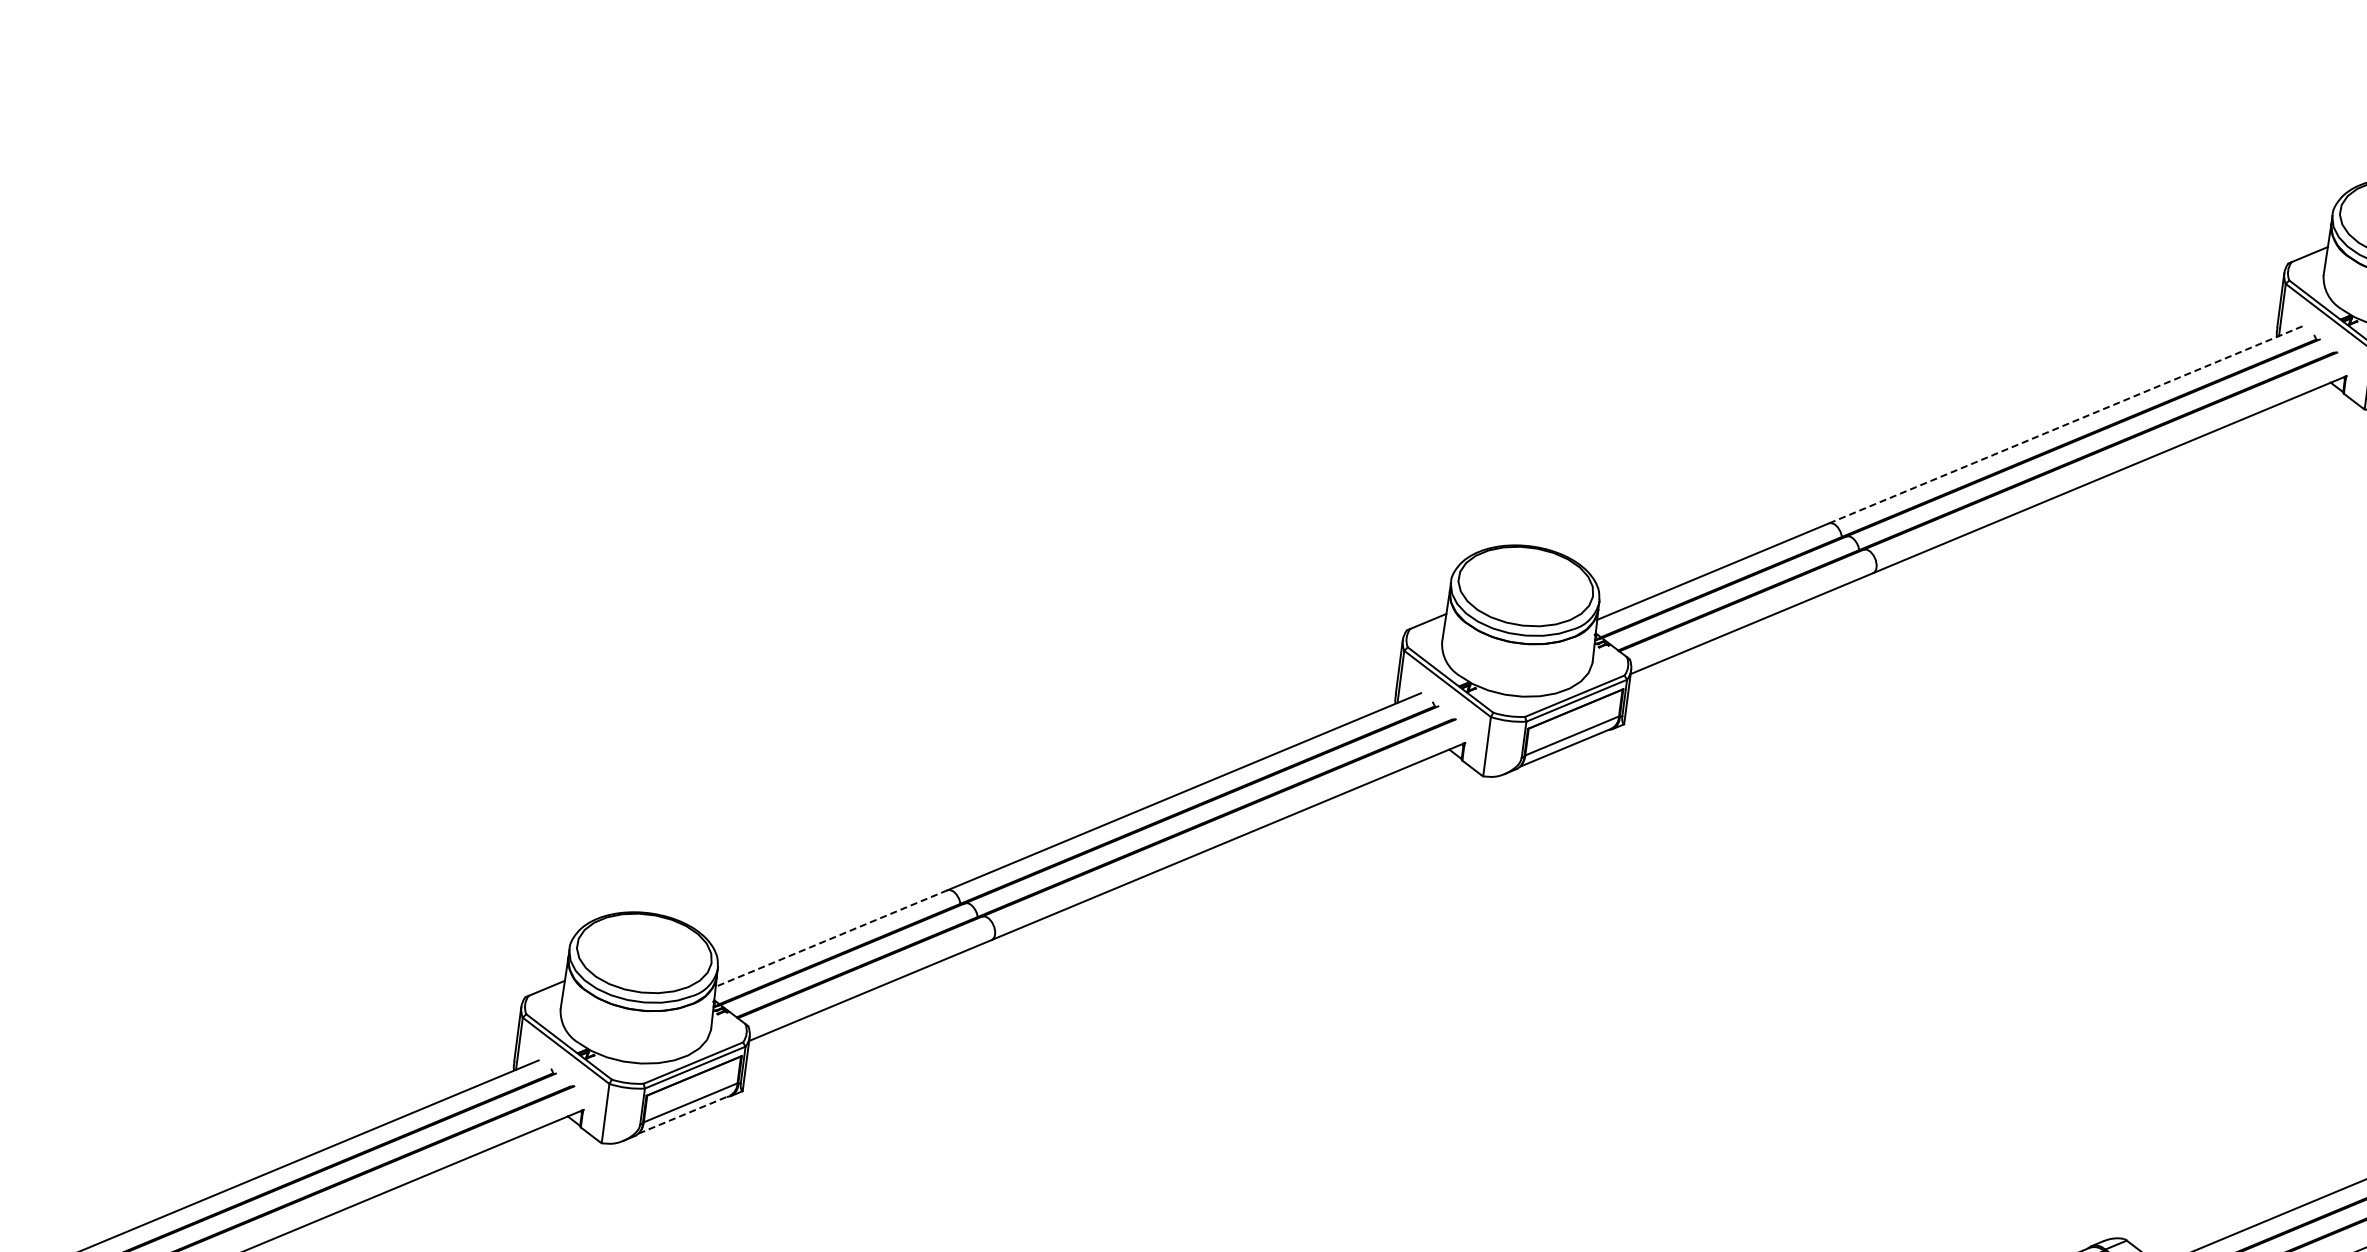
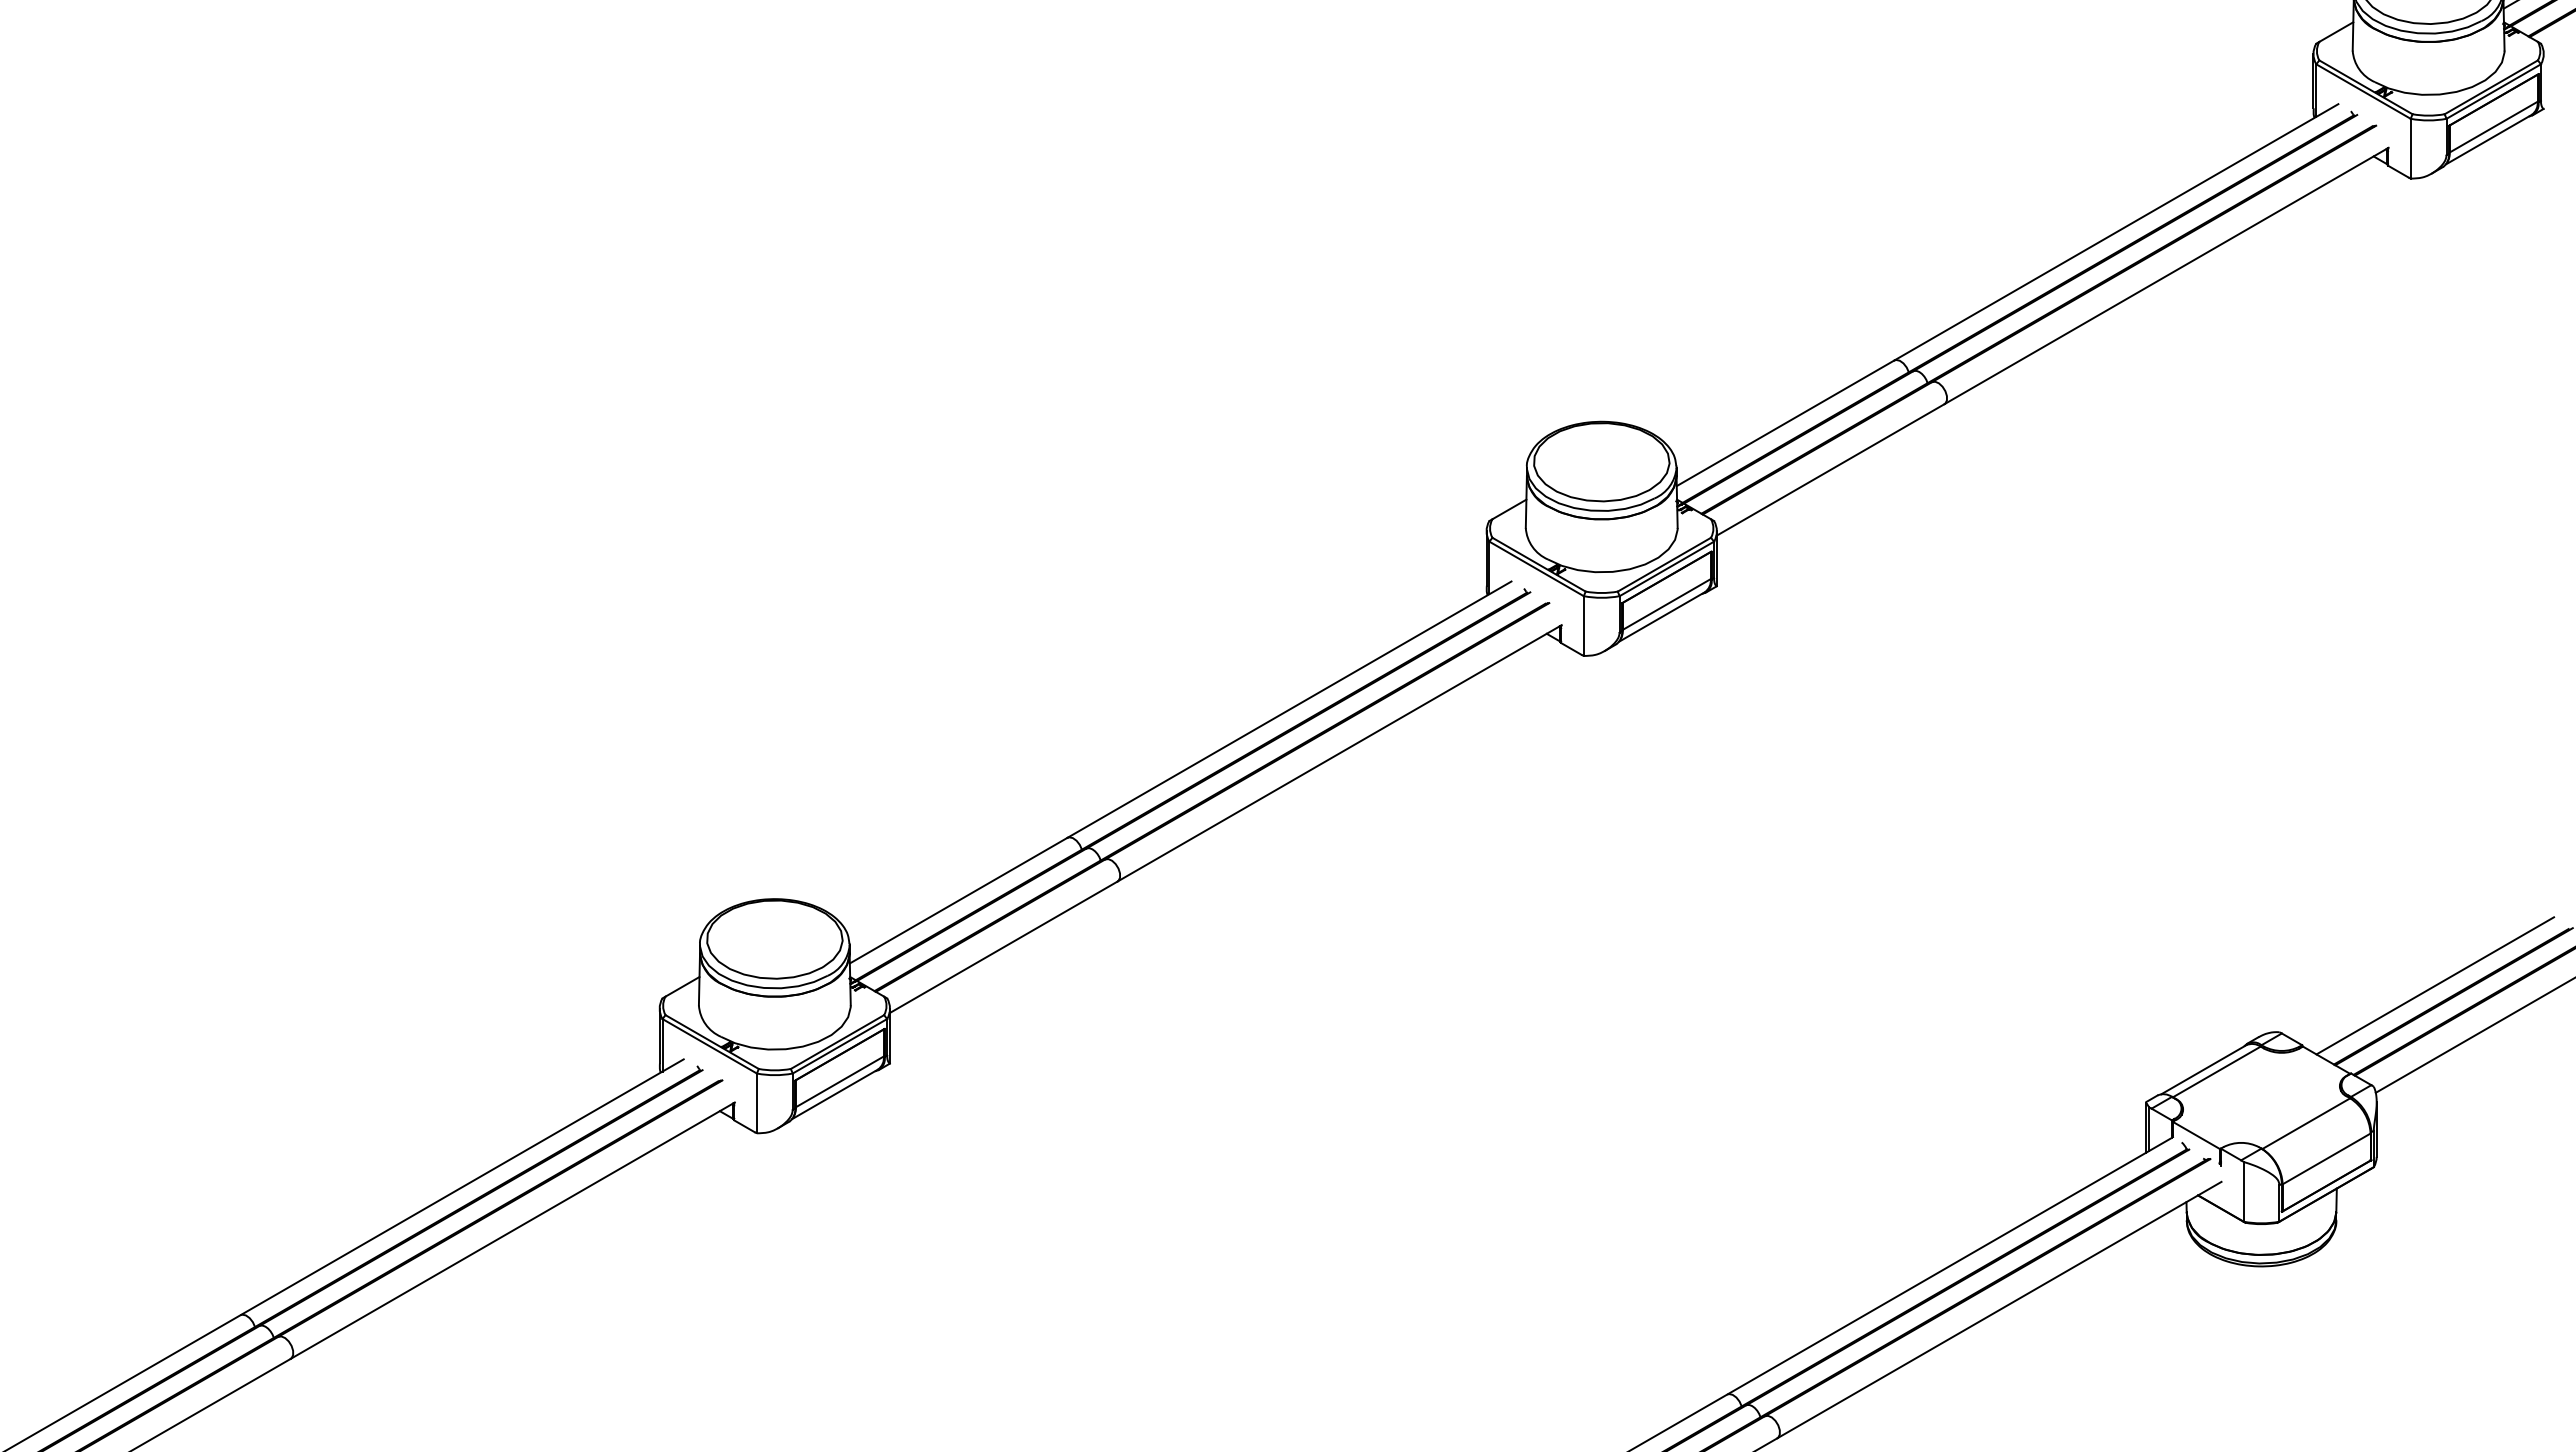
line: (2064, 424) -> (2115, 232), dashed -> solid
line: (831, 938) -> (958, 900), dashed -> solid
line: (684, 1114) -> (835, 1094), dashed -> solid

